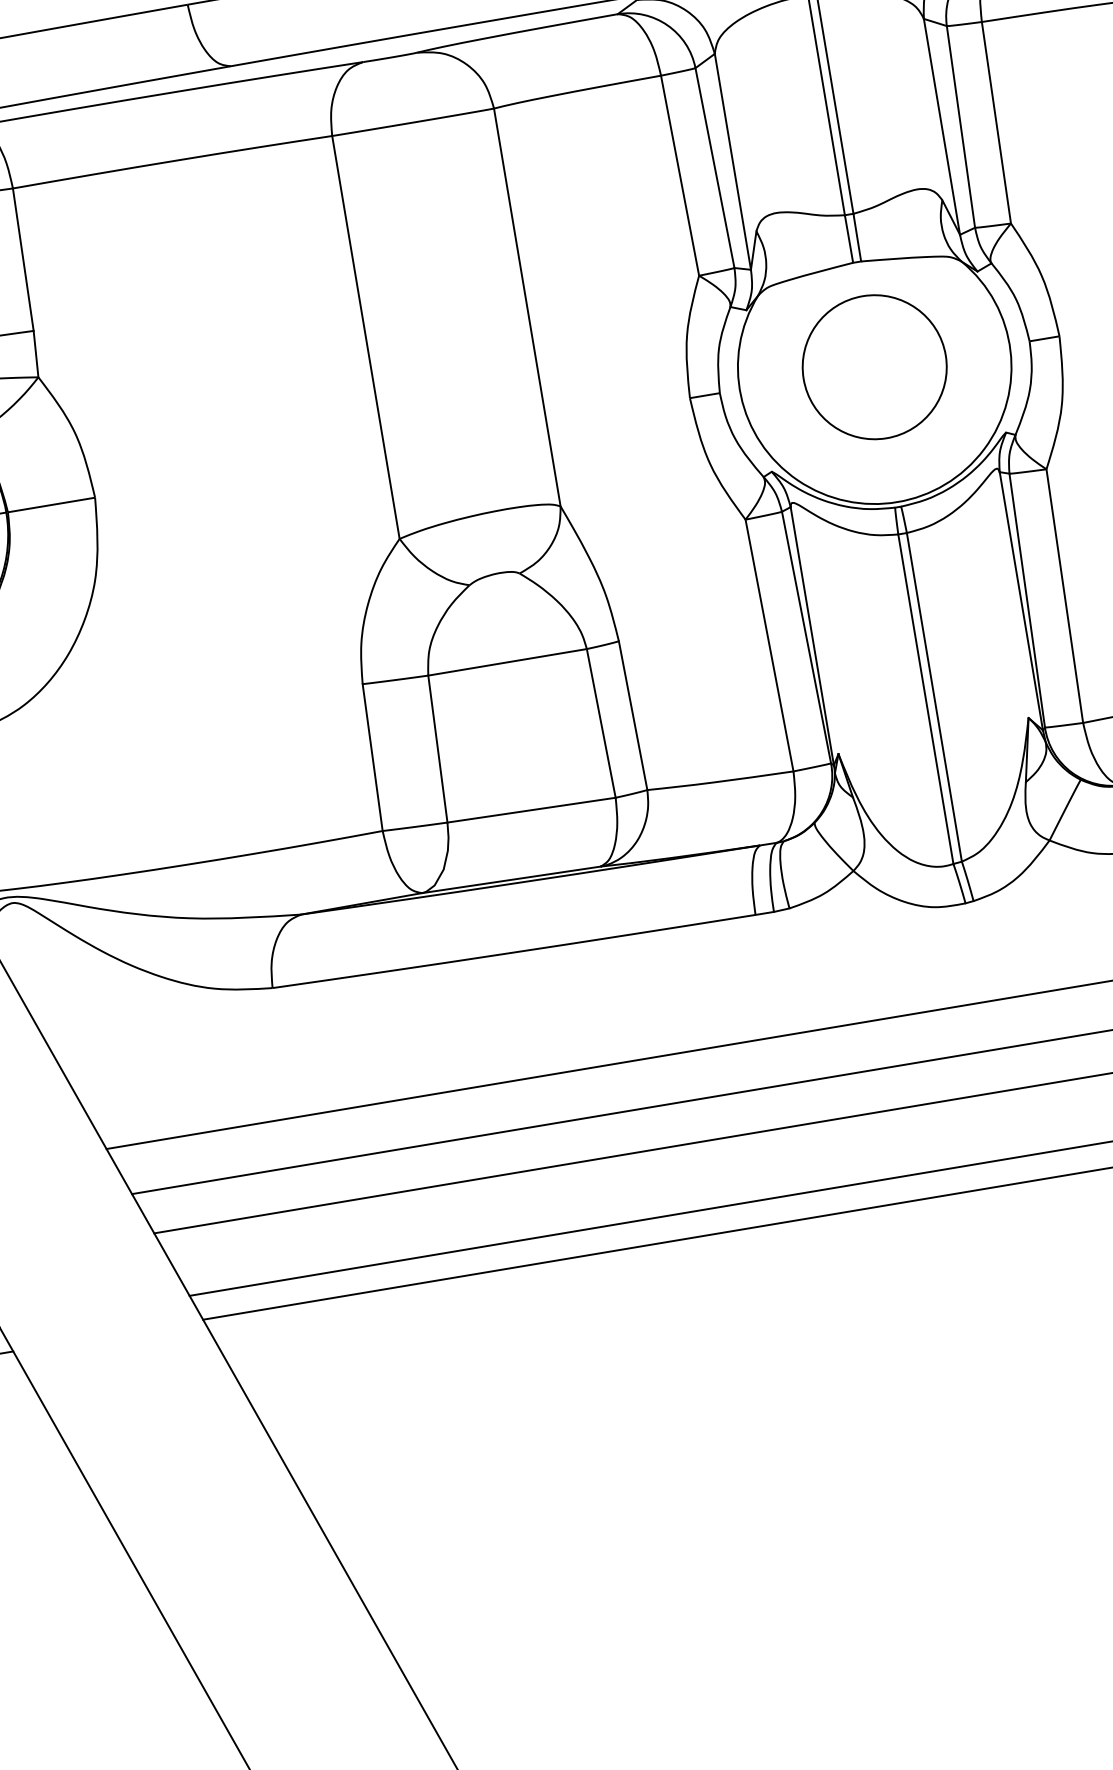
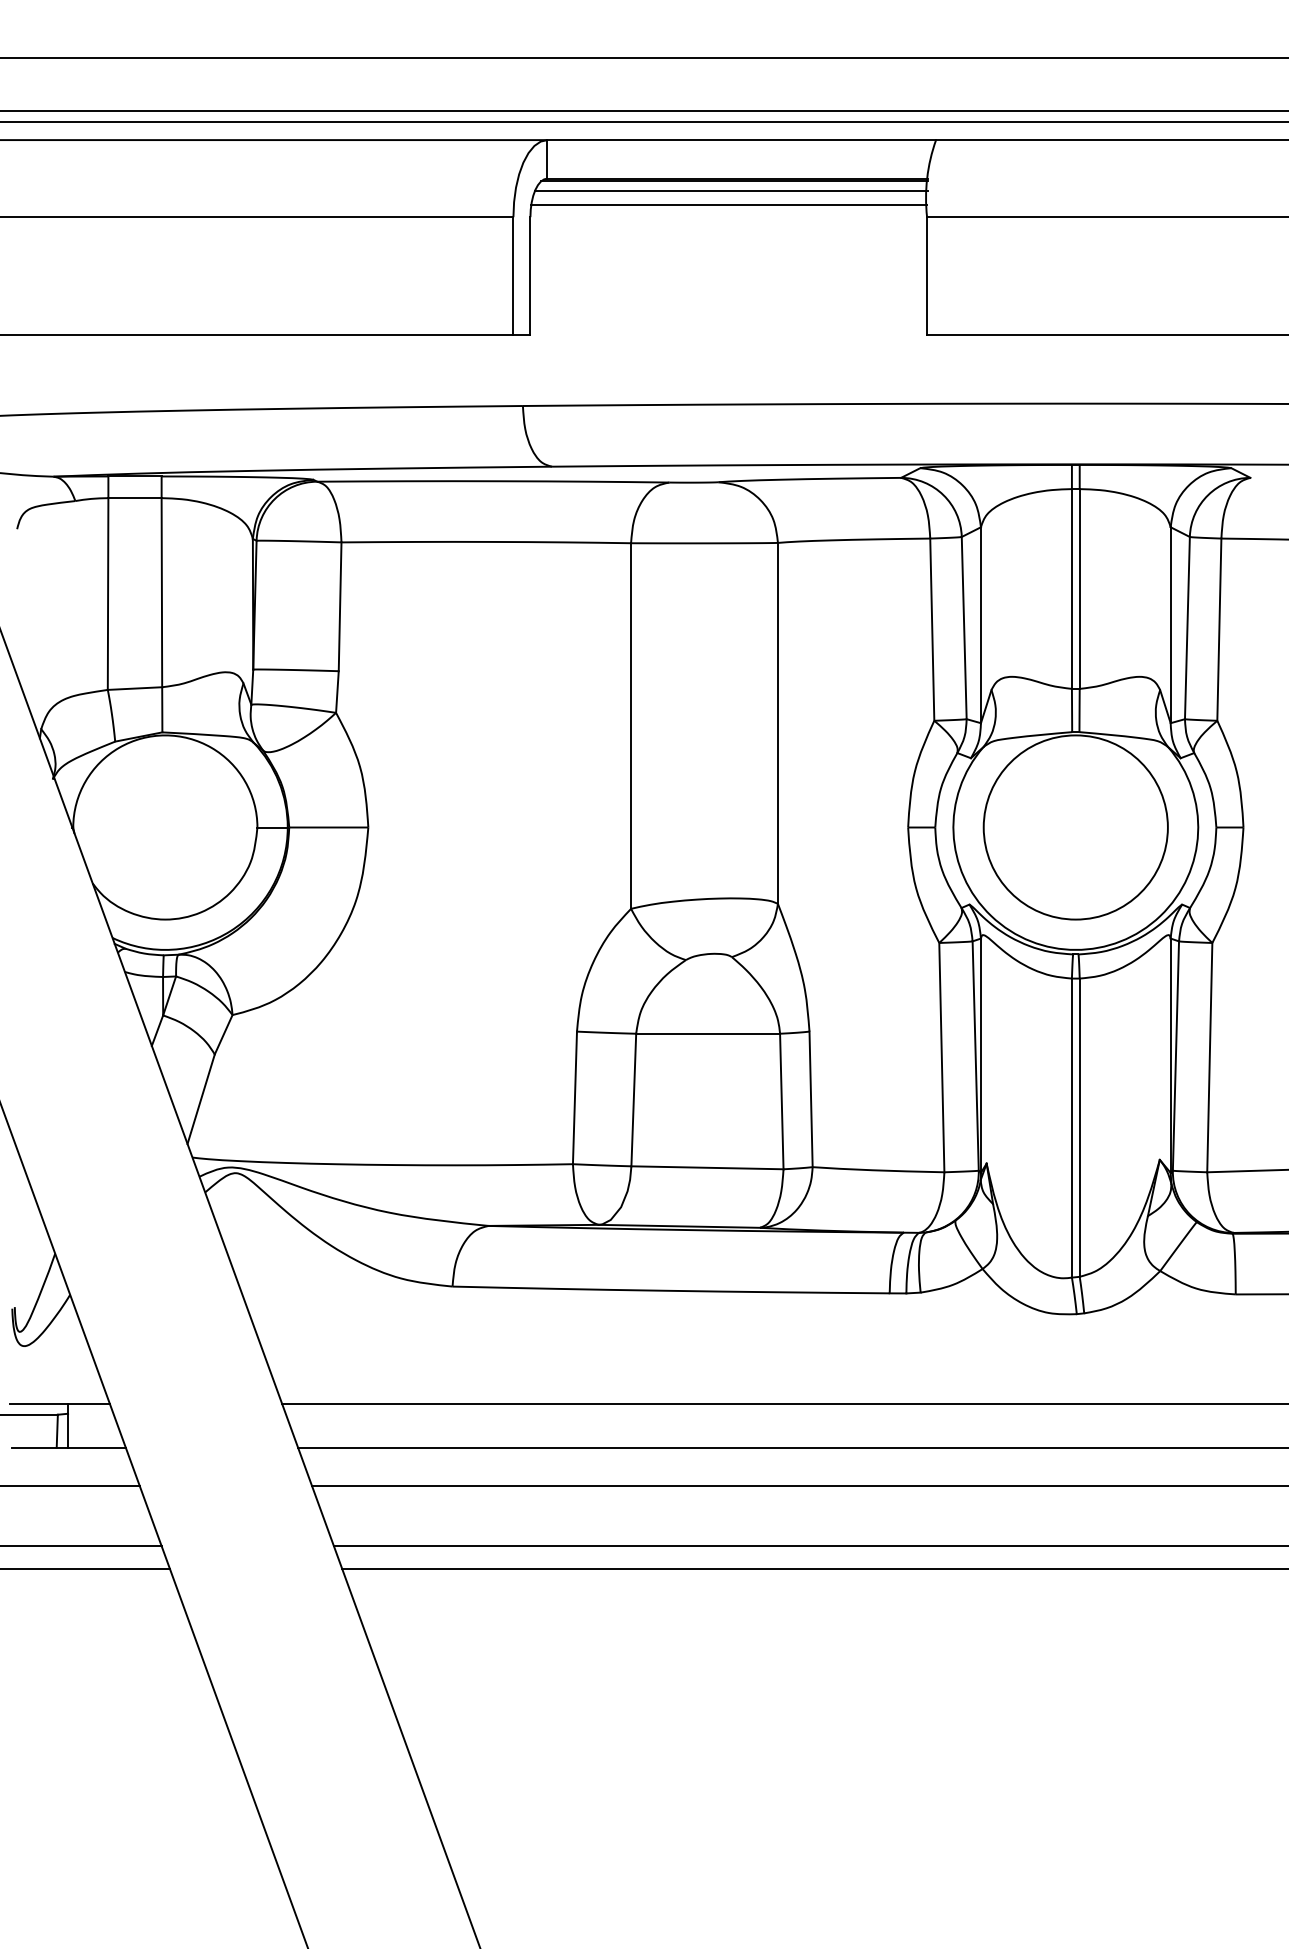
circle: (874, 367) -> (1075, 827), size x1.43

